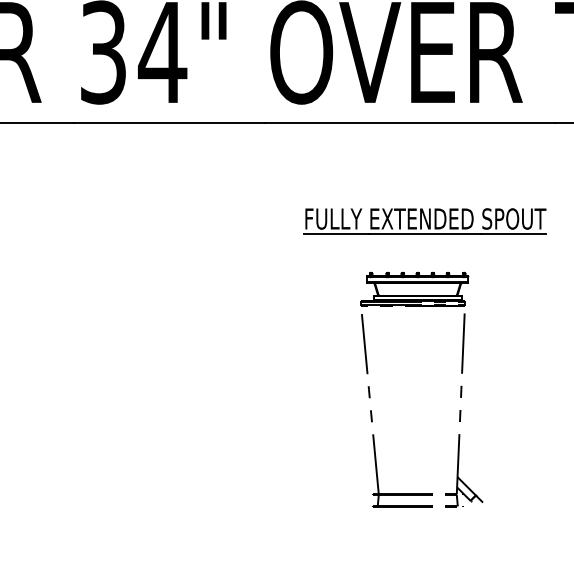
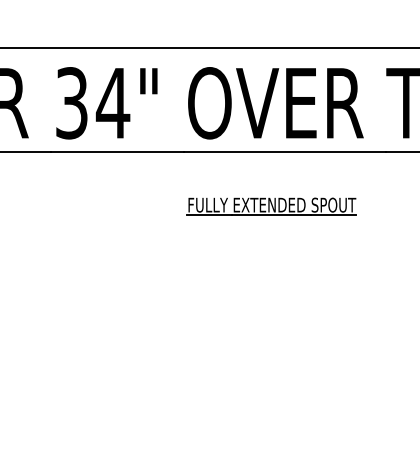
part: (424, 220) -> (271, 206), moved
part: (460, 388) -> (320, 337), removed

